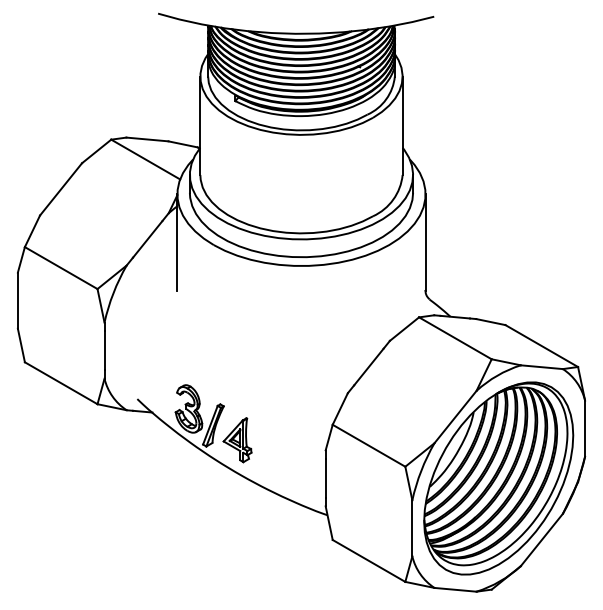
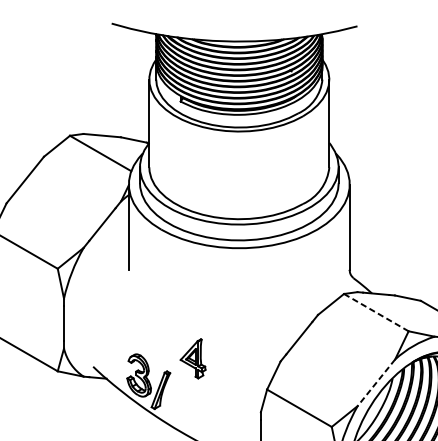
line: (455, 338) -> (376, 312), solid -> dashed
line: (455, 417) -> (376, 383), solid -> dashed
part: (237, 440) -> (193, 359), moved

